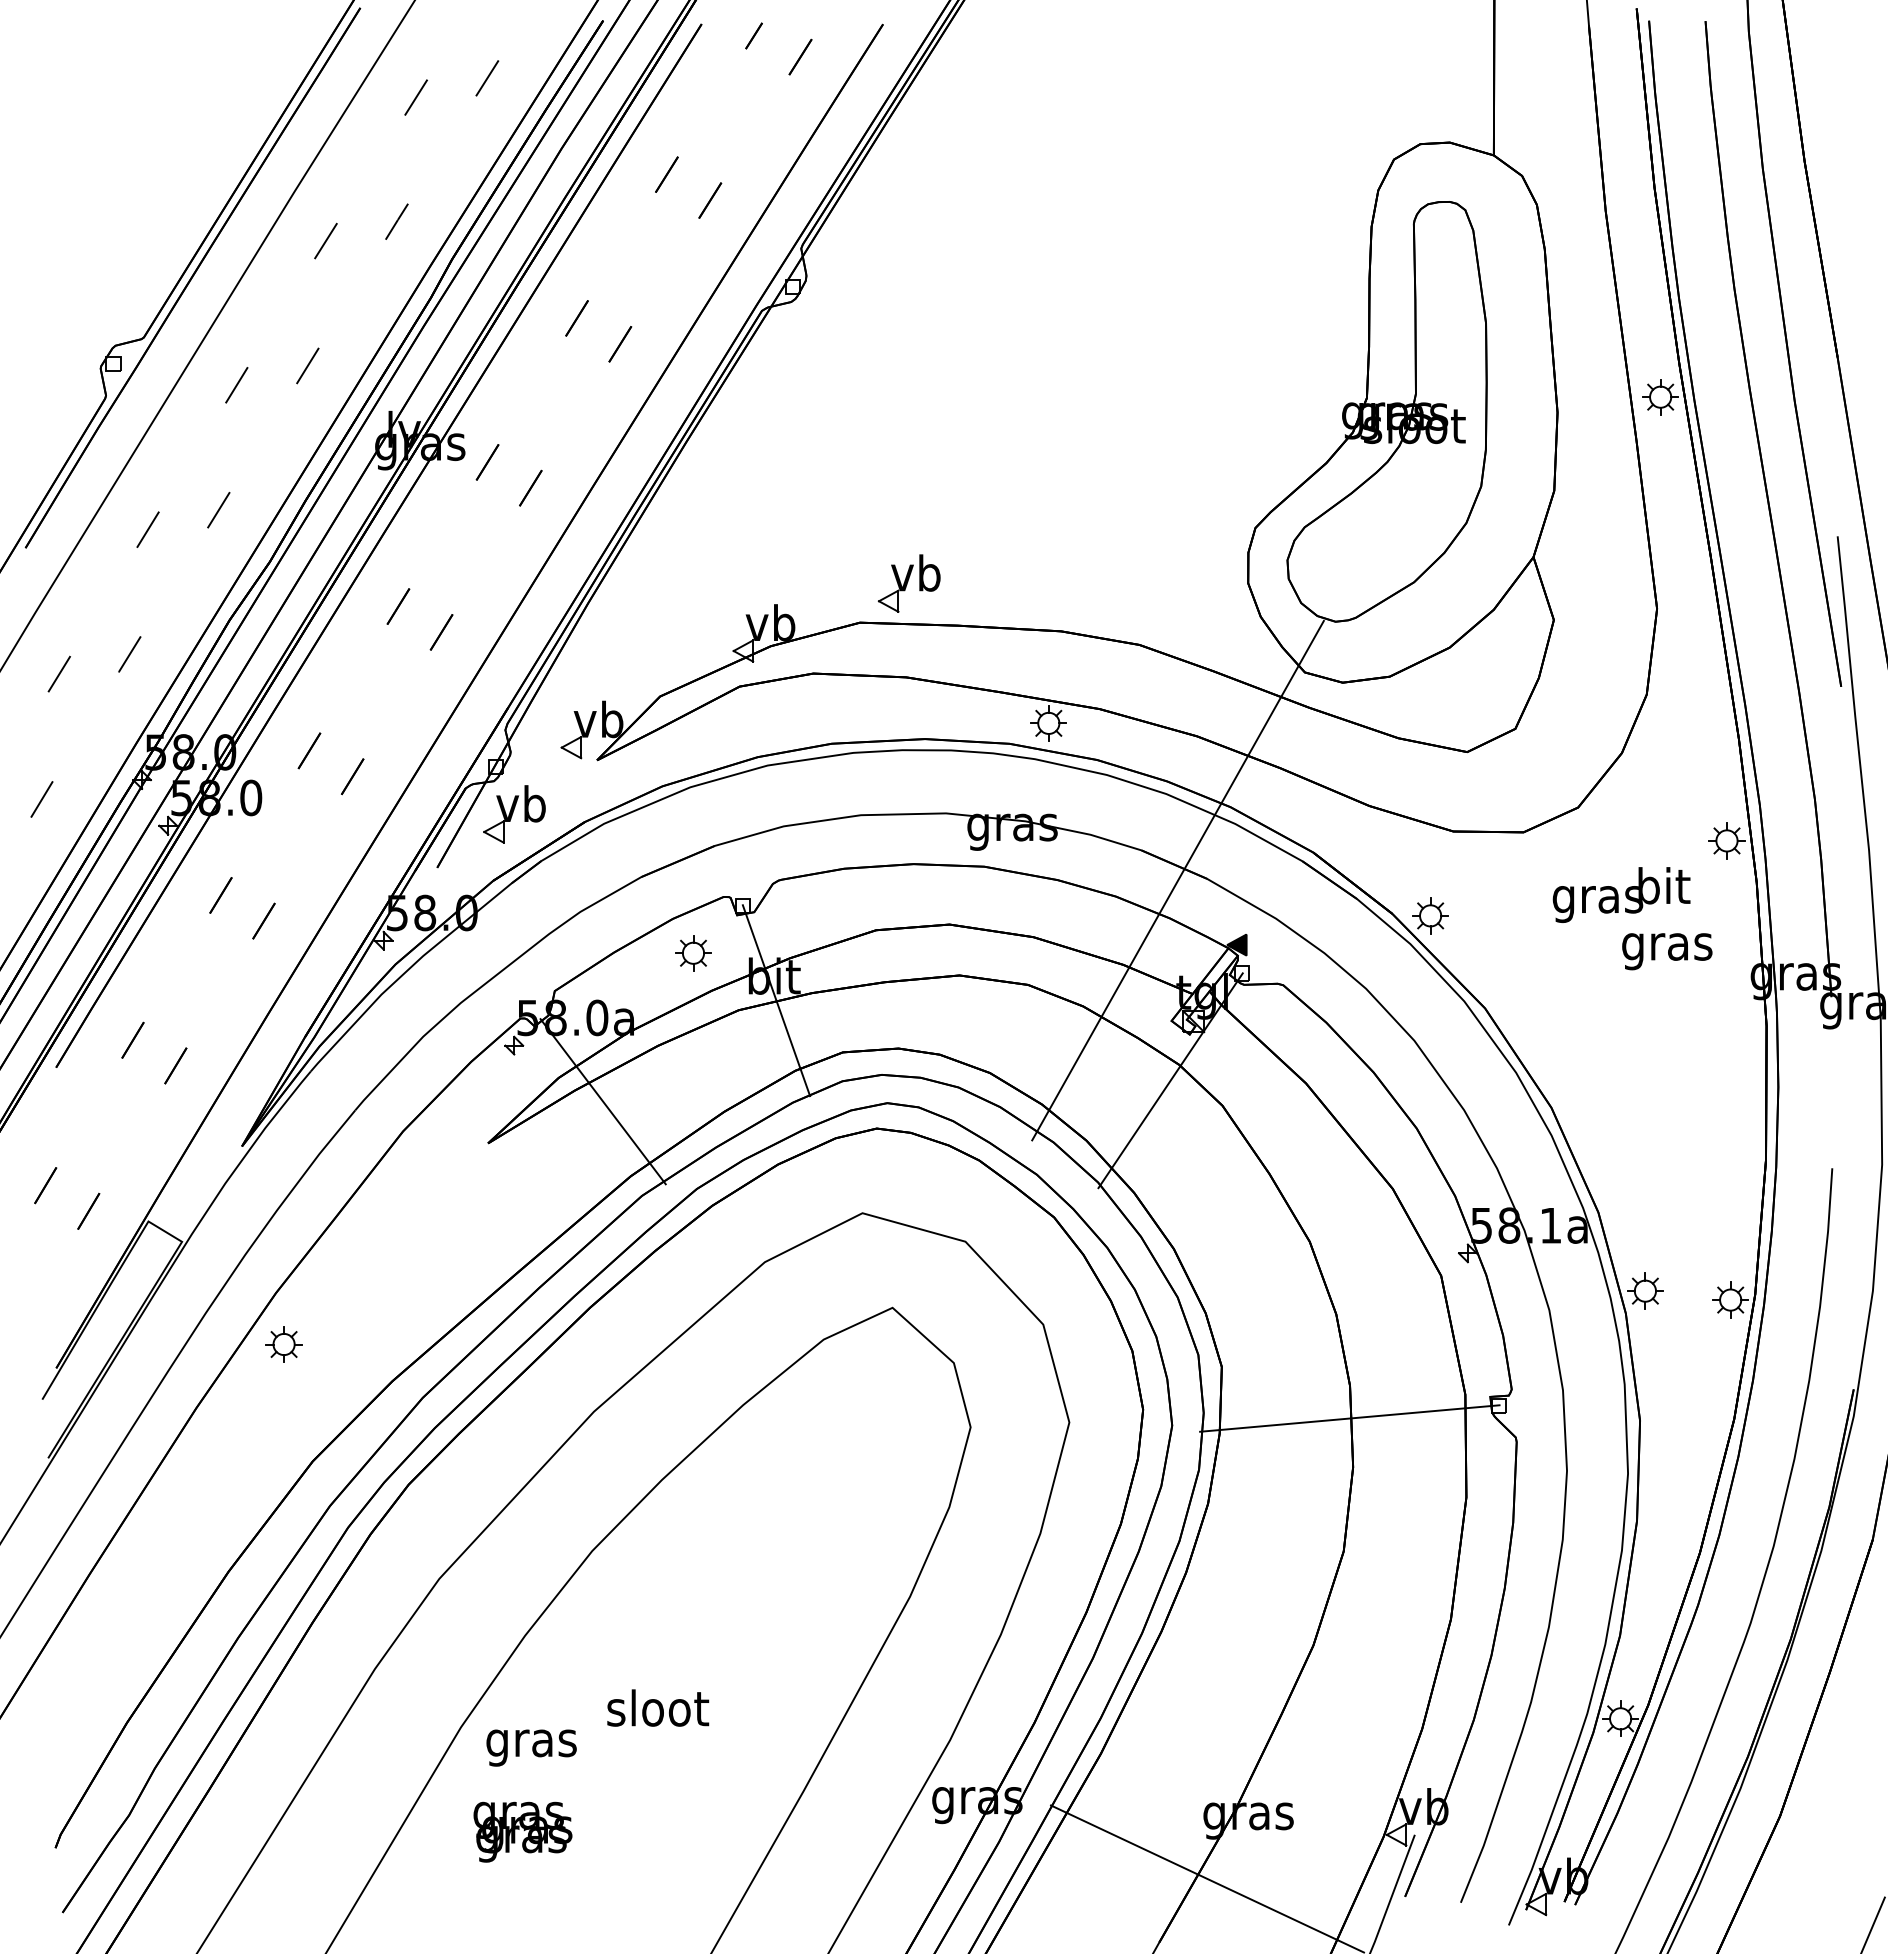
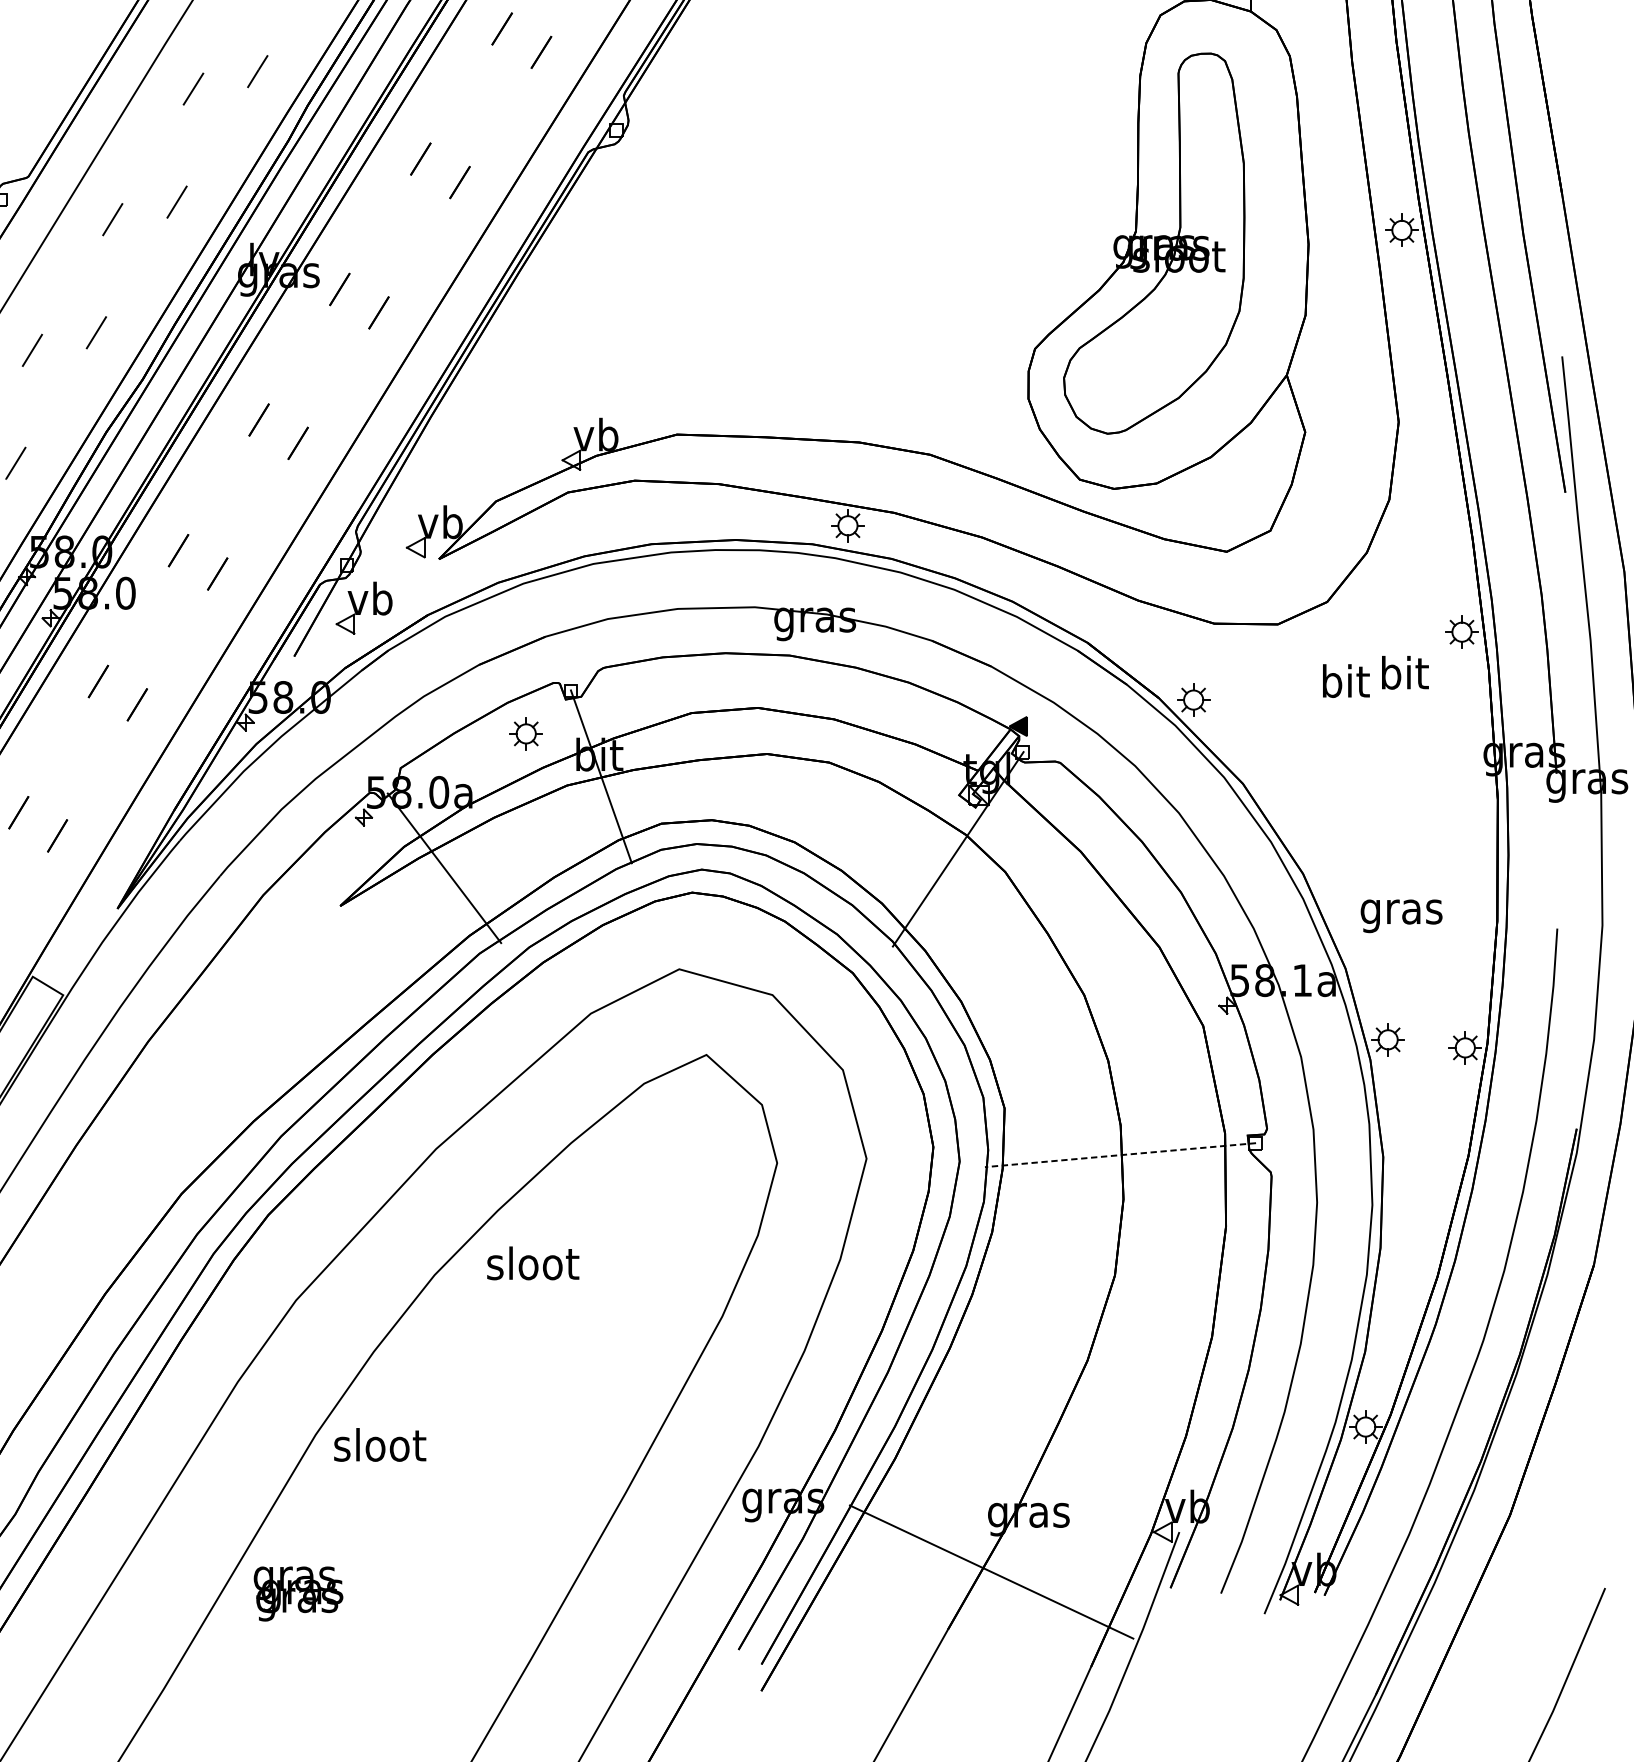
part: (908, 583) -> (720, 399), removed
line: (1177, 880) -> (964, 668), removed
text: (1597, 899) -> (1344, 685), gras -> bit
text: (1667, 951) -> (1401, 916), moved
part: (283, 1344) -> (155, 1088), removed
line: (1349, 1418) -> (1120, 1155), solid -> dashed
text: (658, 1707) -> (533, 1262), moved
text: (532, 1742) -> (380, 1448), gras -> sloot
text: (522, 1831) -> (298, 1593), moved

